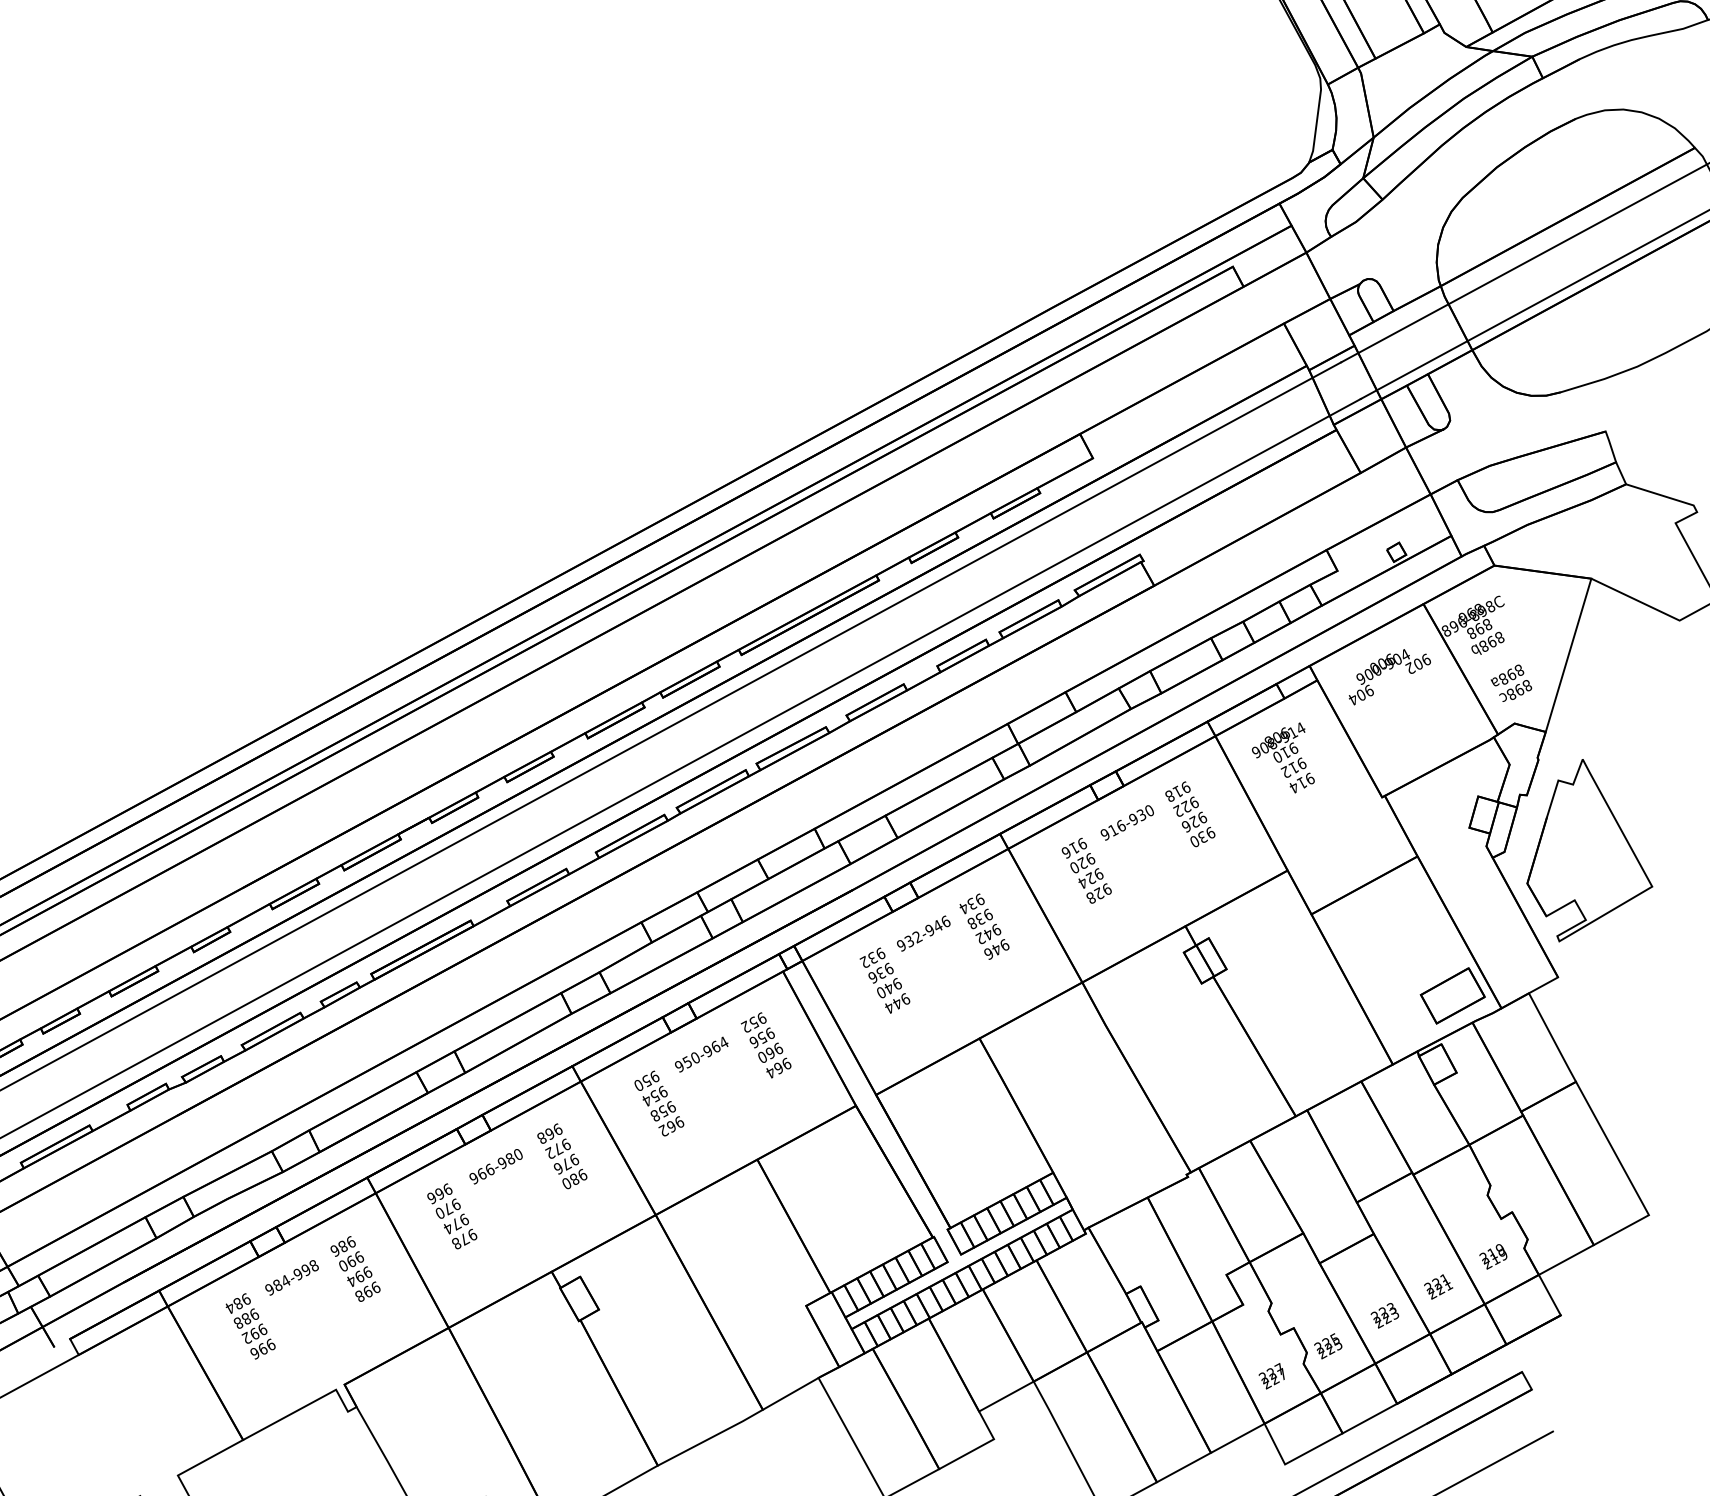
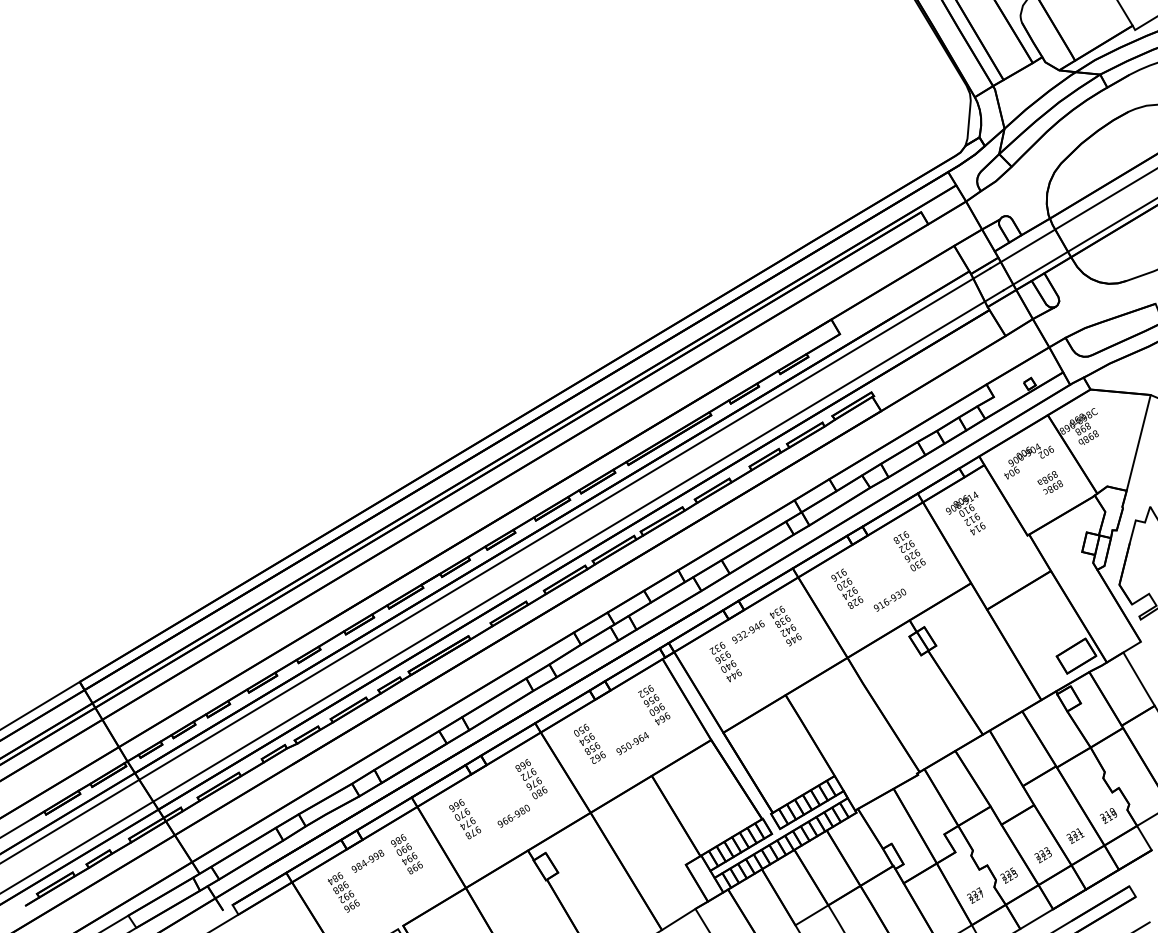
text: (1510, 682) -> (1049, 482), moved
text: (1126, 821) -> (889, 599), moved
text: (701, 1054) -> (632, 743), moved
text: (495, 1165) -> (513, 815), moved

